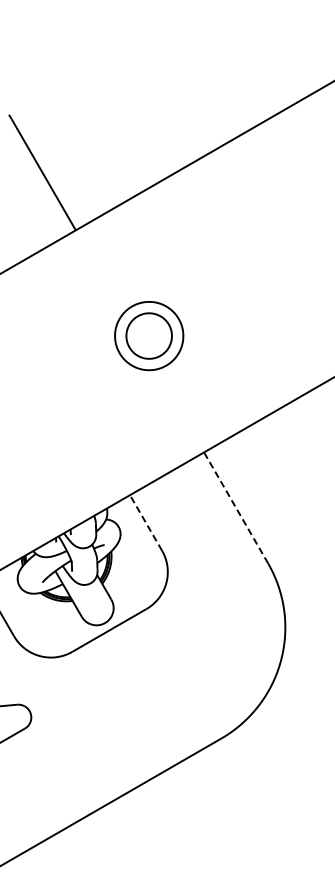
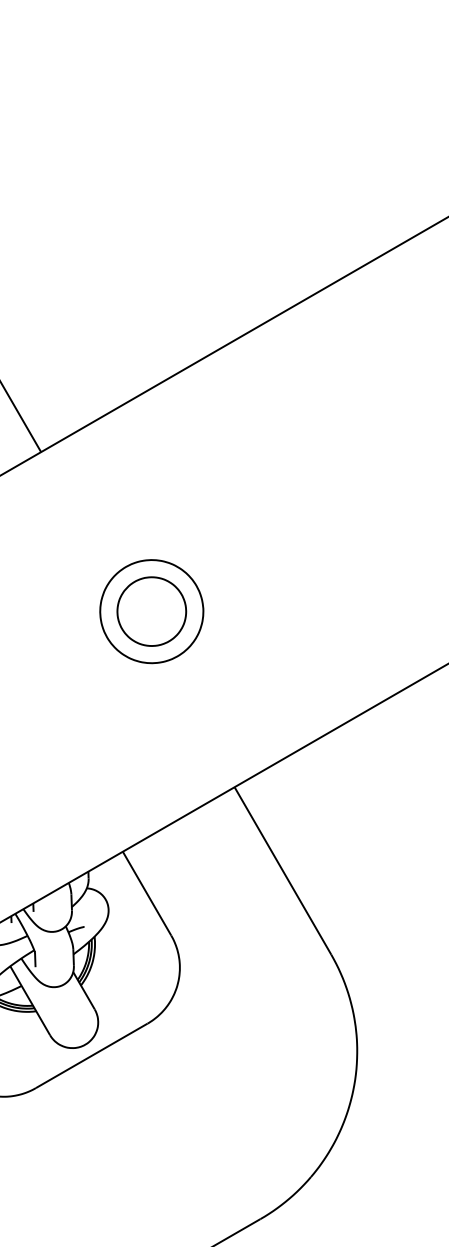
line: (235, 507) -> (282, 870), dashed -> solid
line: (145, 522) -> (146, 892), dashed -> solid

